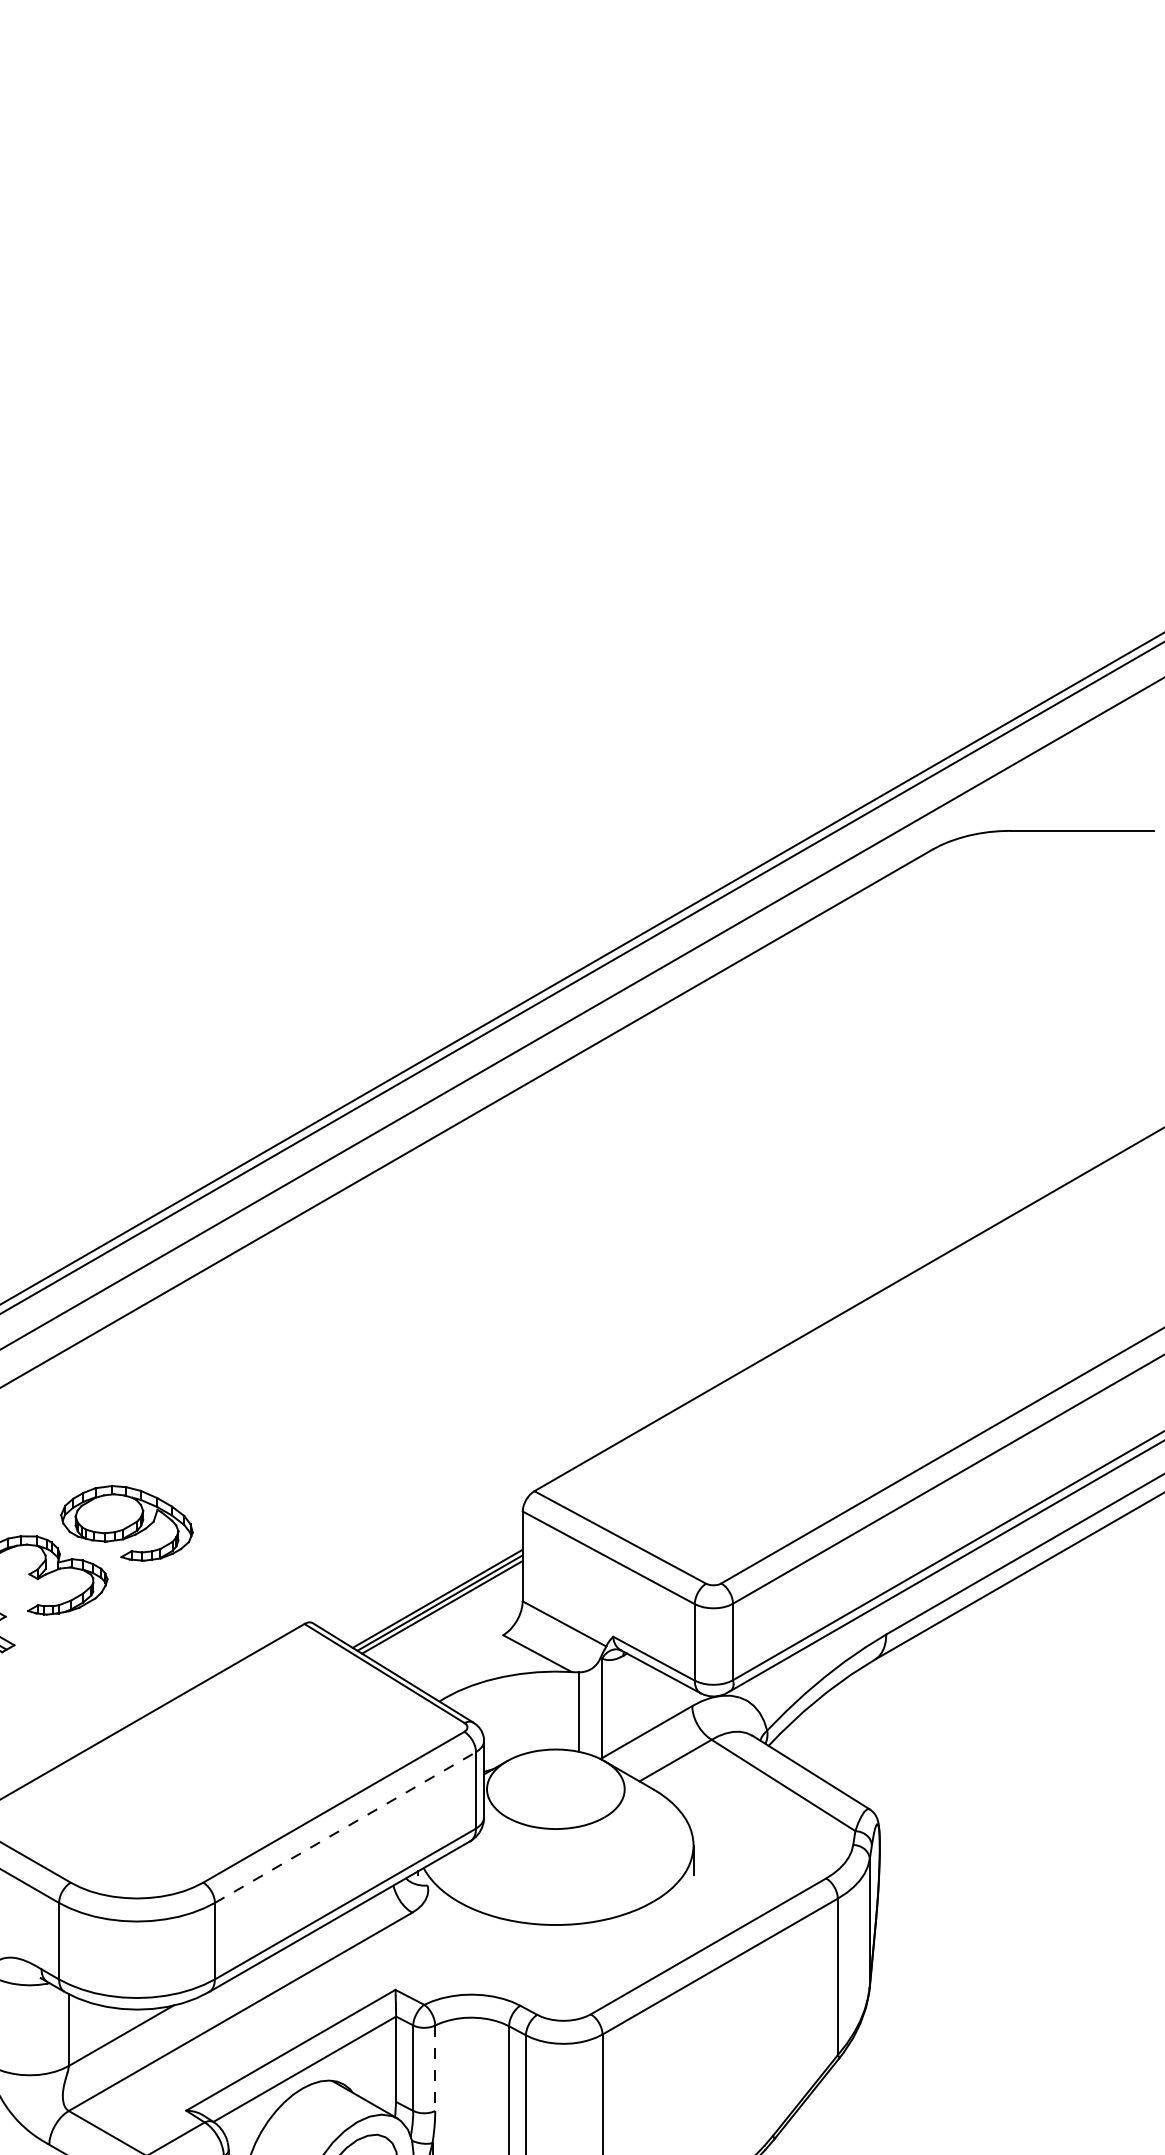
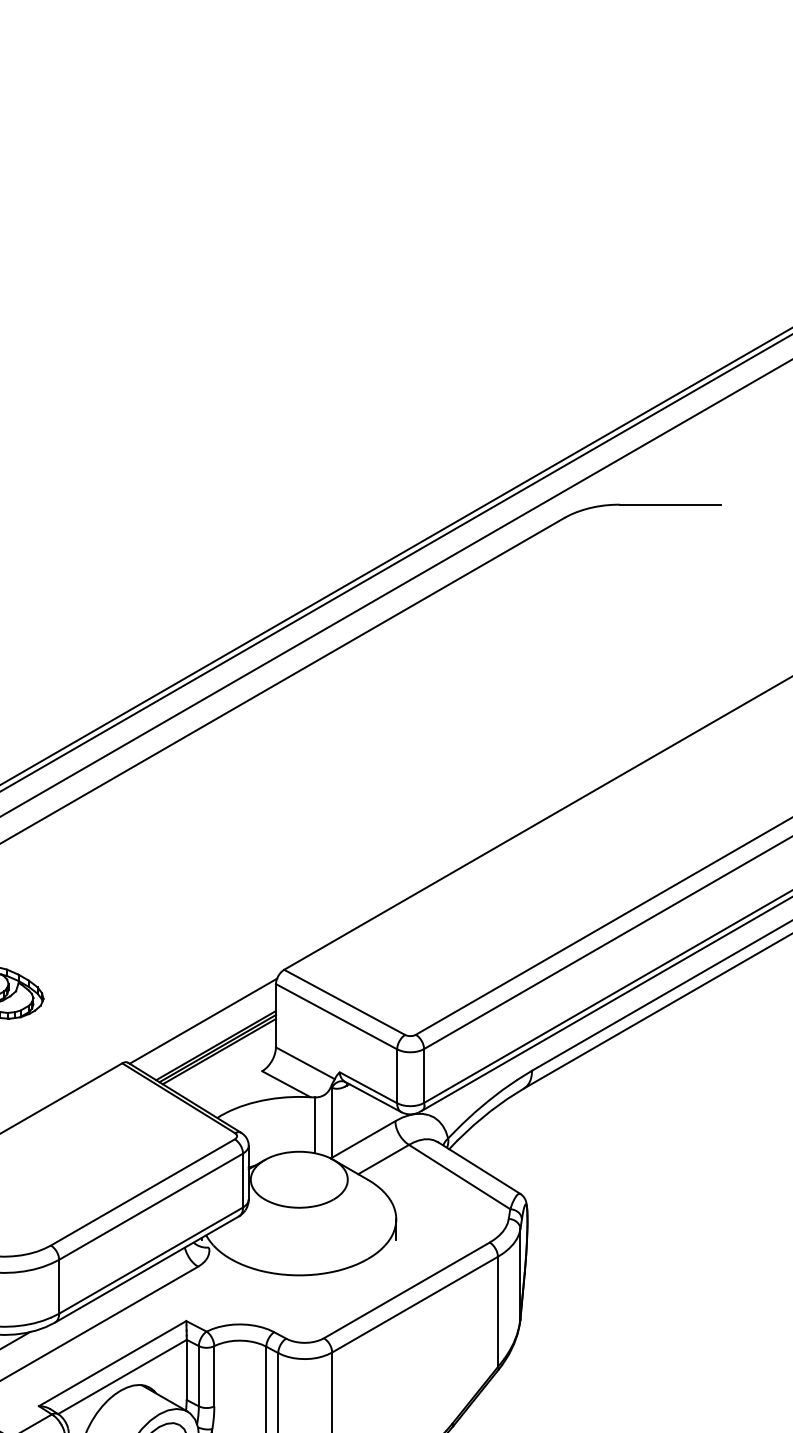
line: (419, 1563) -> (203, 1020), added
line: (345, 1827) -> (151, 1206), dashed -> solid
line: (435, 2068) -> (214, 1376), dashed -> solid

